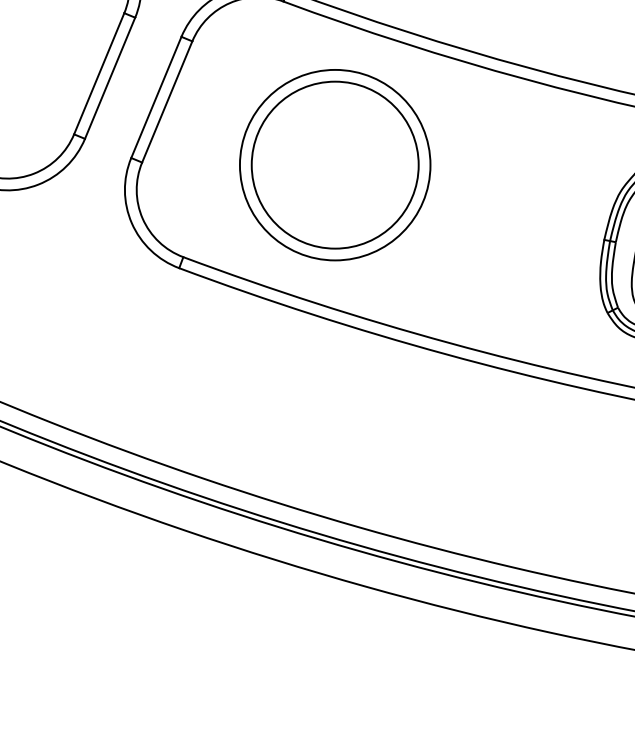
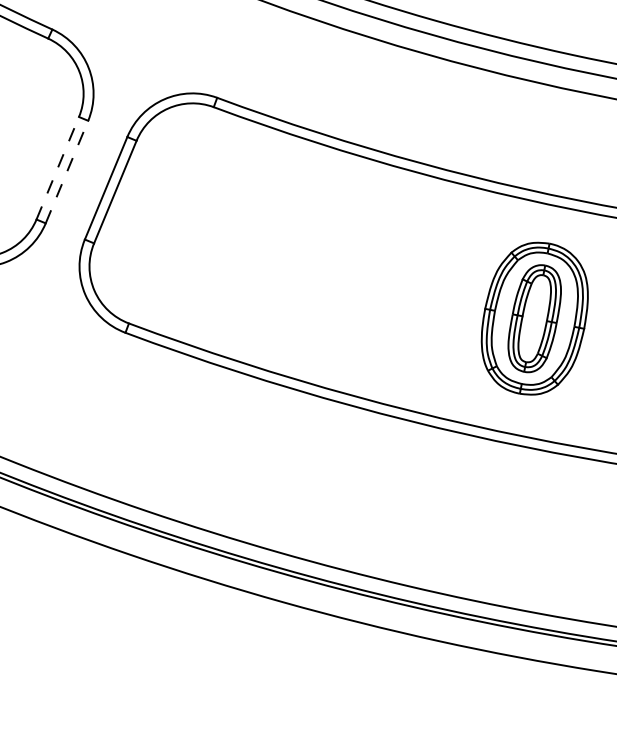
line: (98, 72) -> (57, 167), solid -> dashed
line: (110, 77) -> (67, 171), solid -> dashed
part: (335, 165) -> (257, 245), removed

